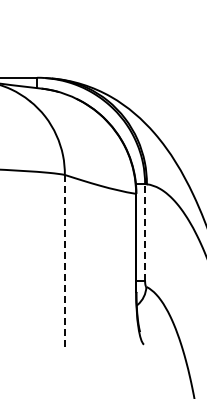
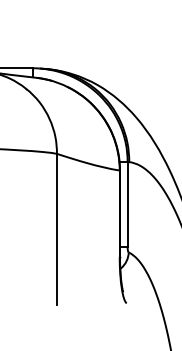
line: (145, 232) -> (127, 204), dashed -> solid
line: (64, 260) -> (56, 229), dashed -> solid

